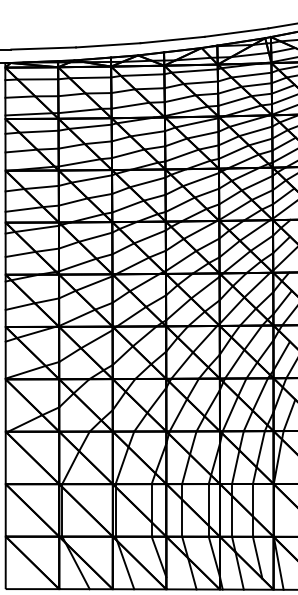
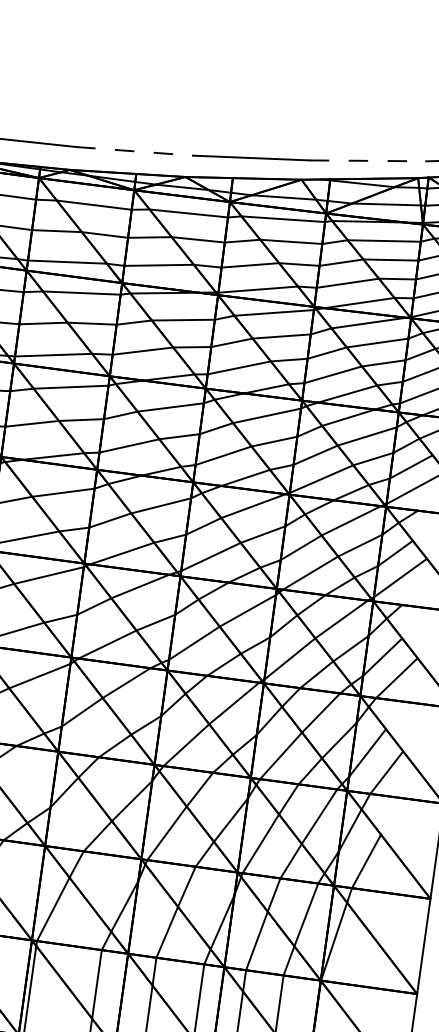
line: (237, 32) -> (369, 160), solid -> dashed
line: (108, 45) -> (134, 151), solid -> dashed

